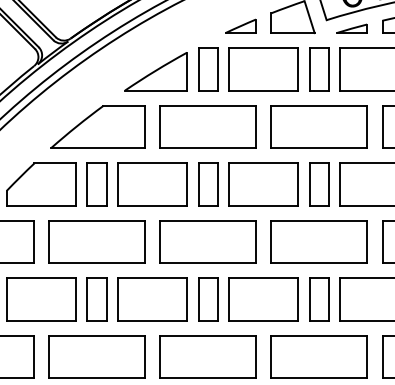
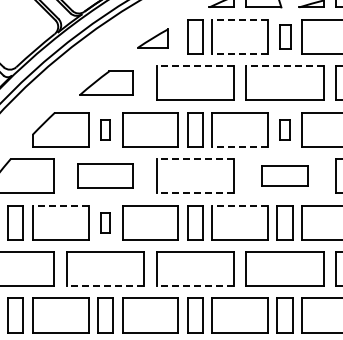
line: (264, 48) -> (240, 19), solid -> dashed
part: (318, 69) -> (284, 36), size x0.7
part: (155, 71) -> (152, 38), size x0.6
line: (264, 90) -> (240, 53), solid -> dashed
line: (208, 106) -> (195, 66), solid -> dashed
line: (319, 106) -> (285, 66), solid -> dashed
part: (98, 126) -> (106, 82), size x0.7
part: (96, 184) -> (105, 129), size x0.6
part: (318, 184) -> (284, 129), size x0.6
line: (264, 205) -> (240, 146), solid -> dashed
line: (208, 221) -> (195, 159), solid -> dashed
part: (96, 241) -> (105, 175), size x0.7
part: (318, 241) -> (284, 175), size x0.6
line: (208, 263) -> (195, 193), solid -> dashed
line: (41, 278) -> (60, 205), solid -> dashed
line: (264, 278) -> (240, 205), solid -> dashed
part: (96, 299) -> (105, 222), size x0.6
line: (96, 378) -> (105, 286), solid -> dashed
line: (208, 378) -> (195, 286), solid -> dashed

